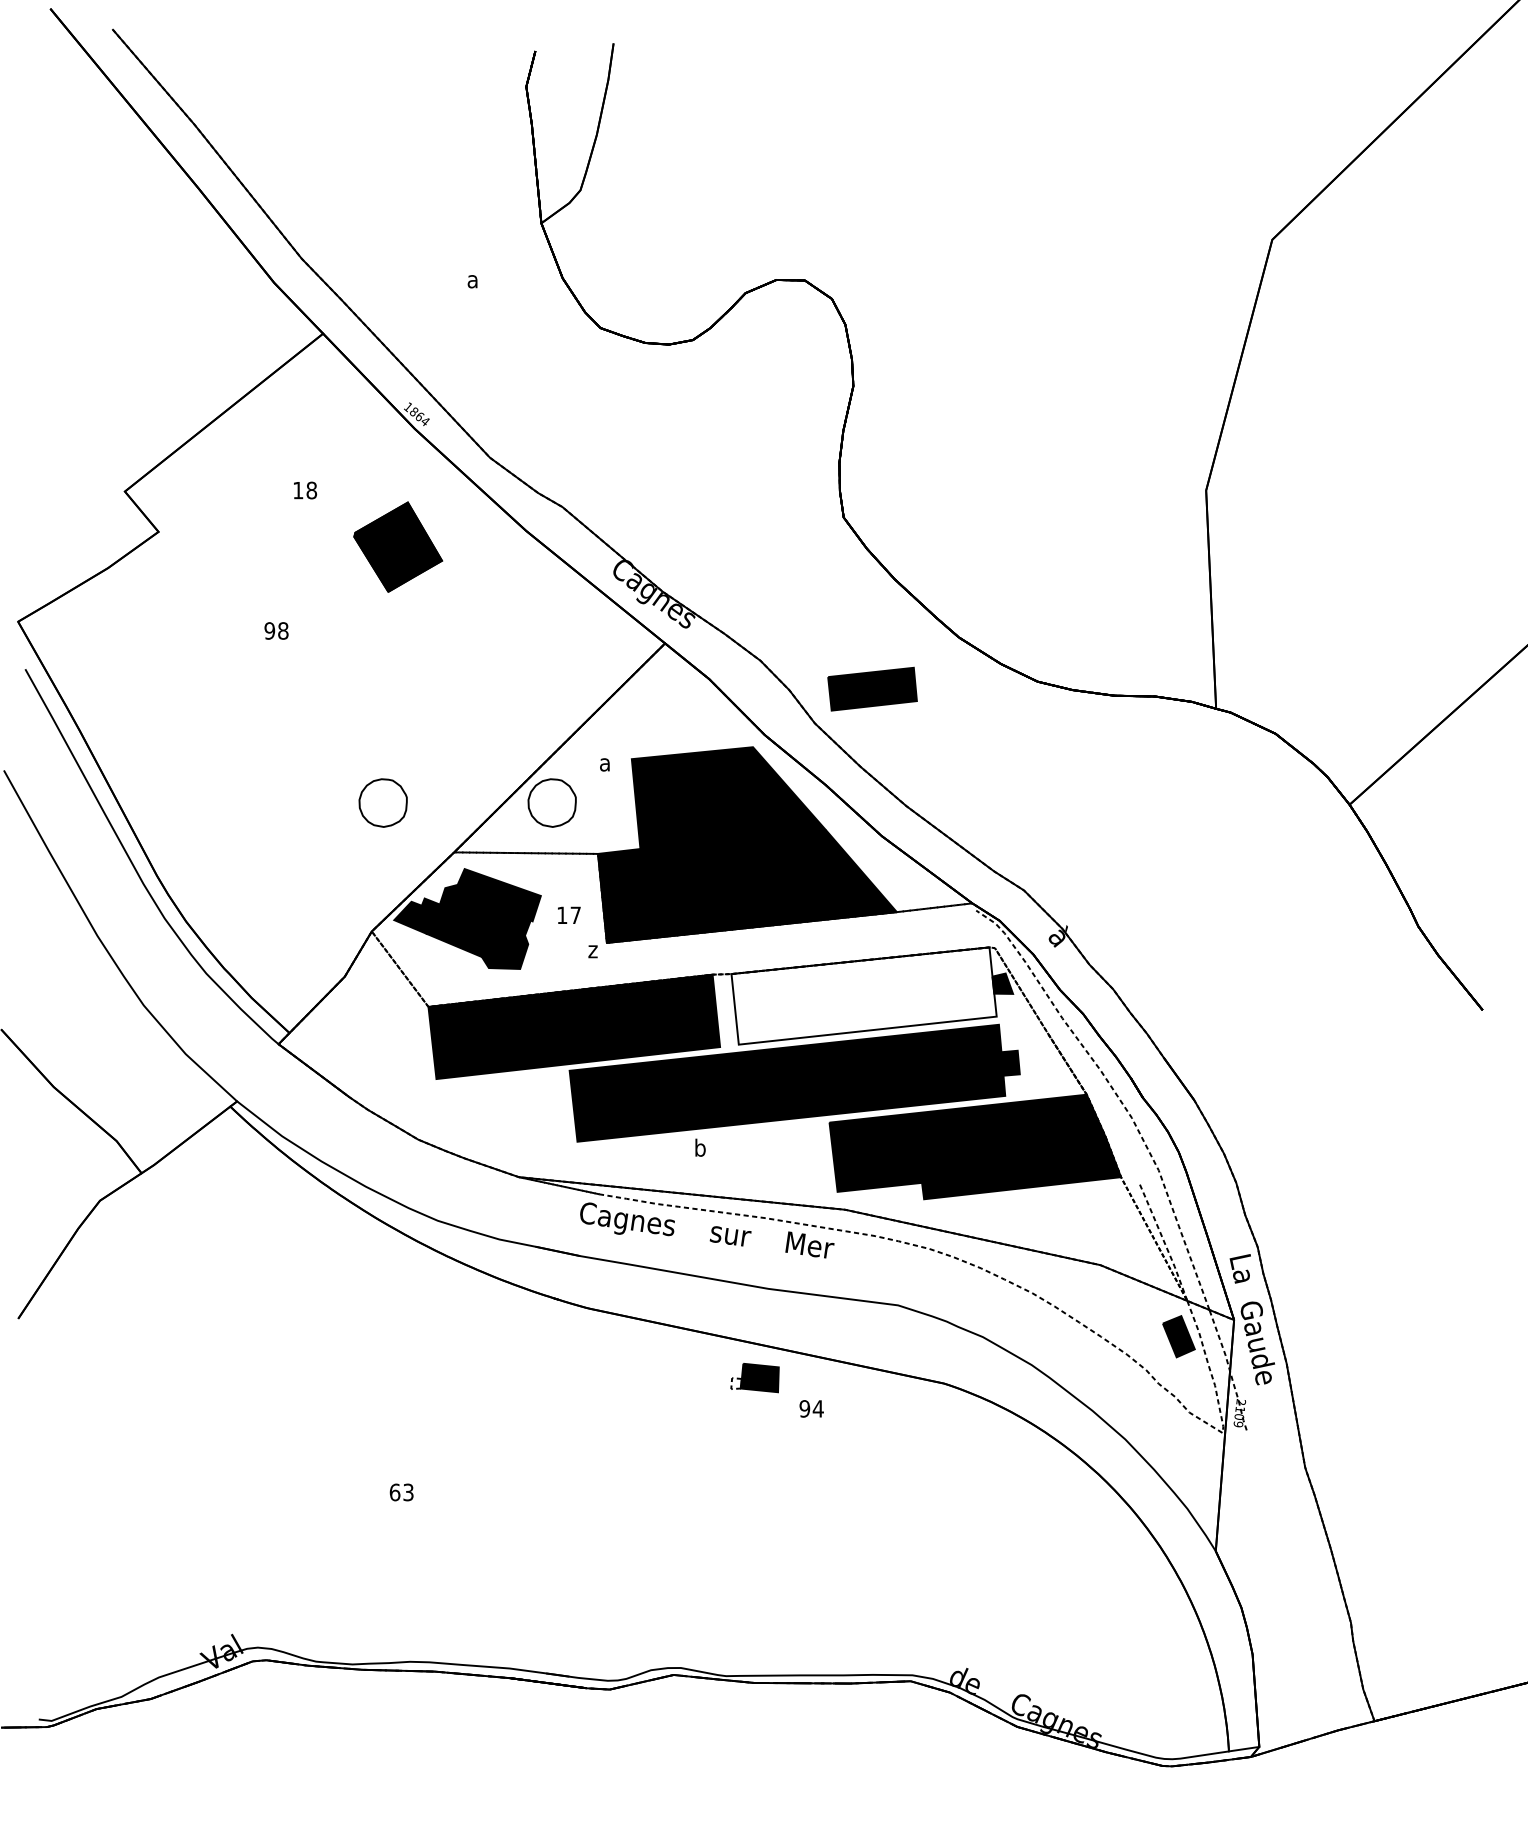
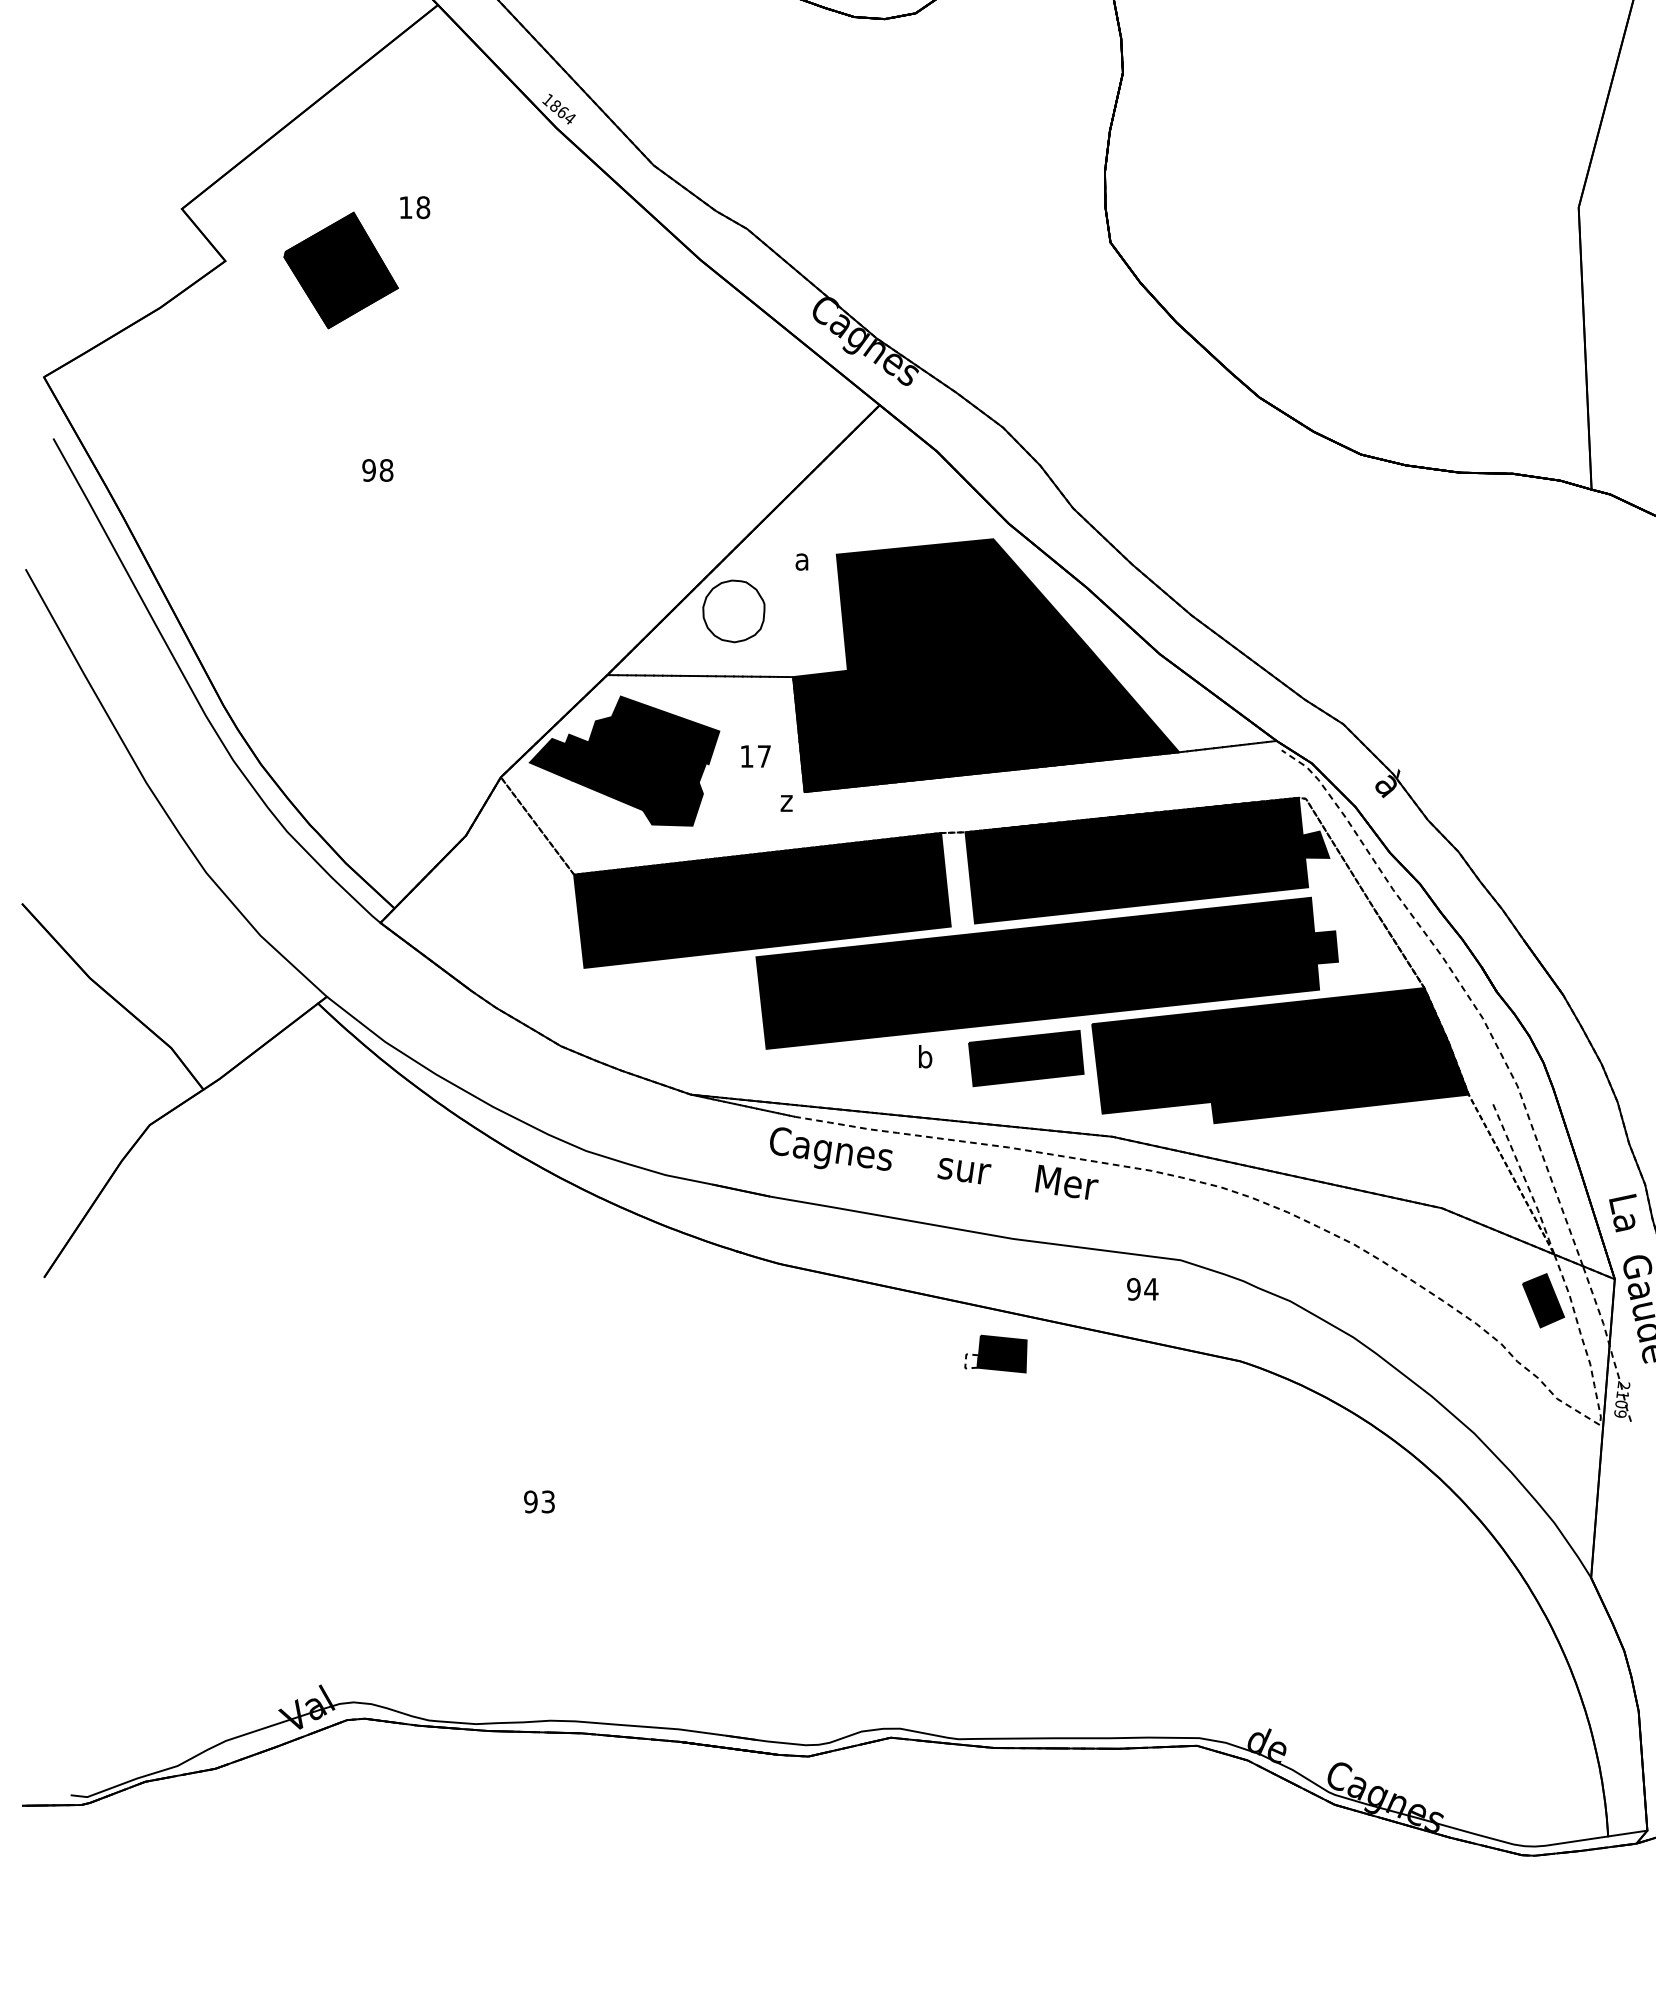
part: (398, 546) -> (341, 269), moved
text: (276, 630) -> (377, 469), moved
part: (872, 688) -> (1026, 1057), moved
part: (382, 802) -> (514, 610), removed
fill: (863, 995) -> (1136, 859), added
text: (811, 1408) -> (1142, 1288), moved
text: (394, 1492) -> (530, 1501), 63 -> 93

